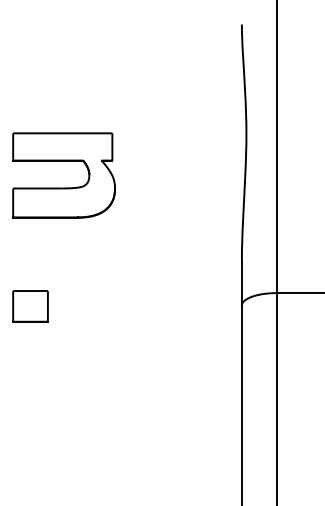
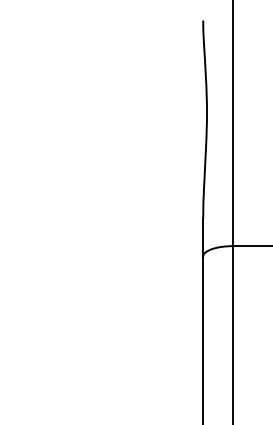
part: (63, 187) -> (53, 157), removed
part: (30, 306) -> (25, 257), removed

